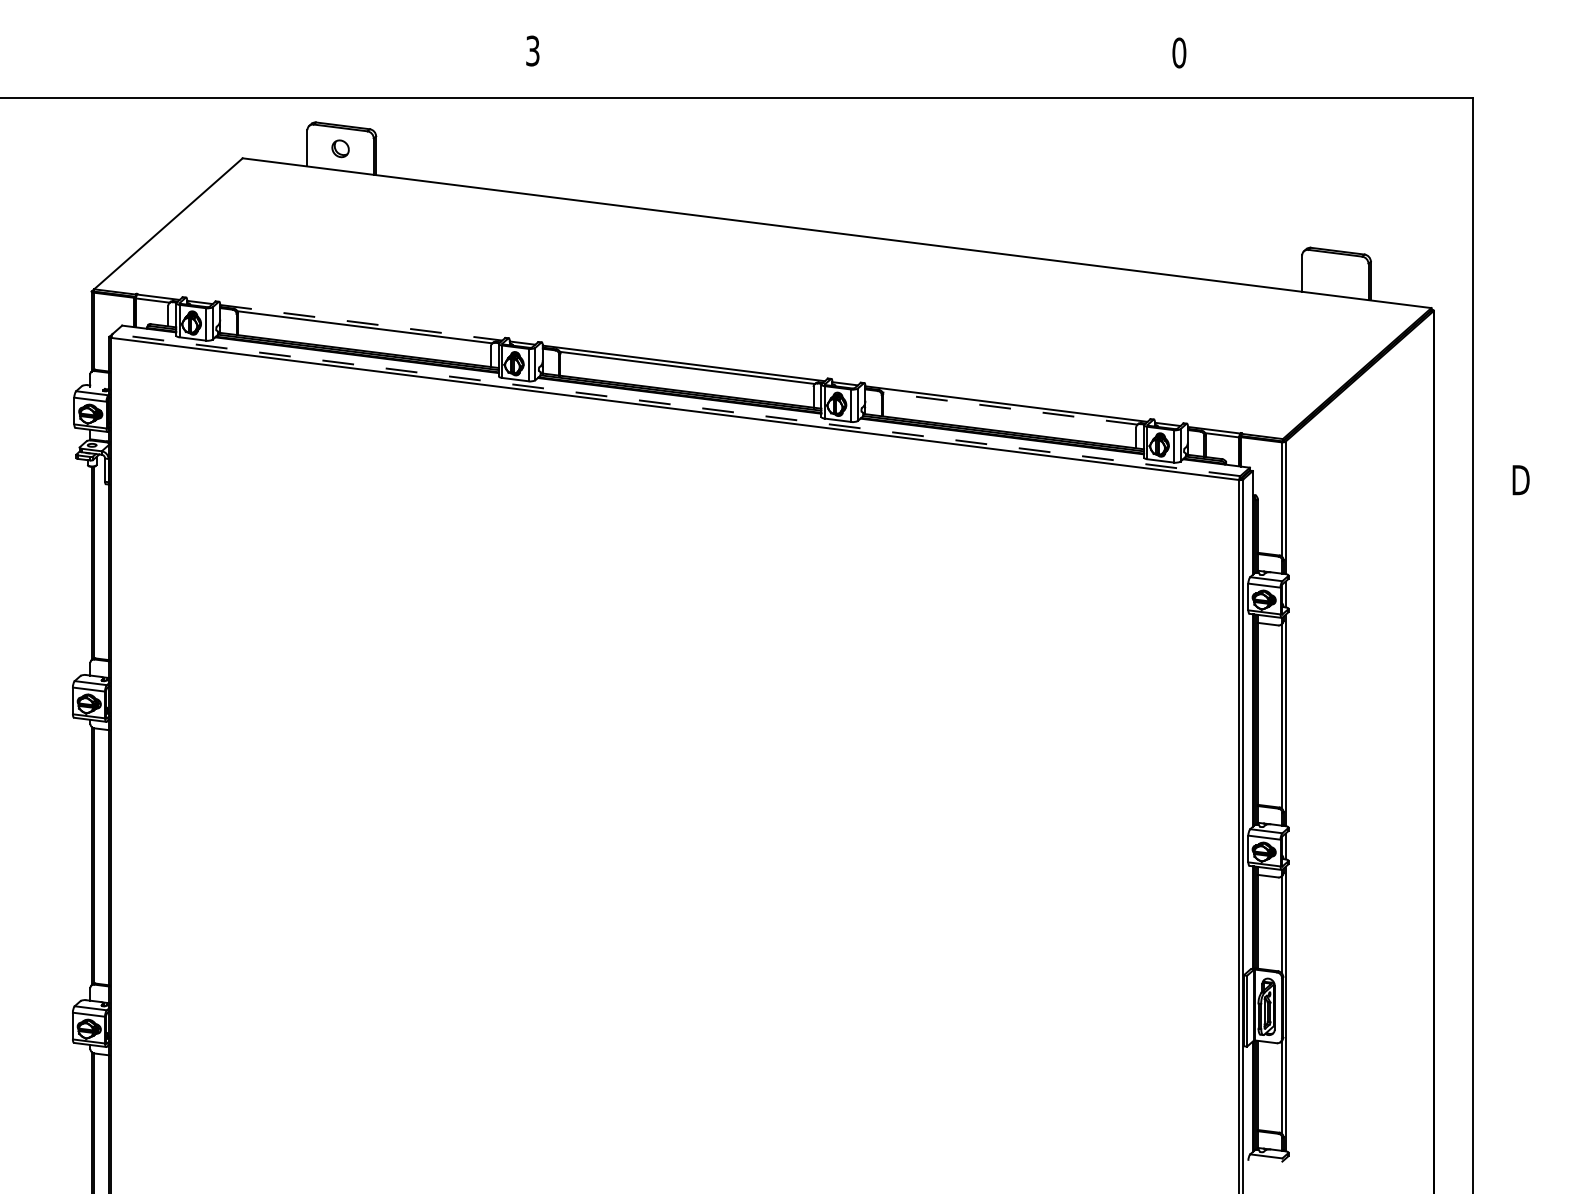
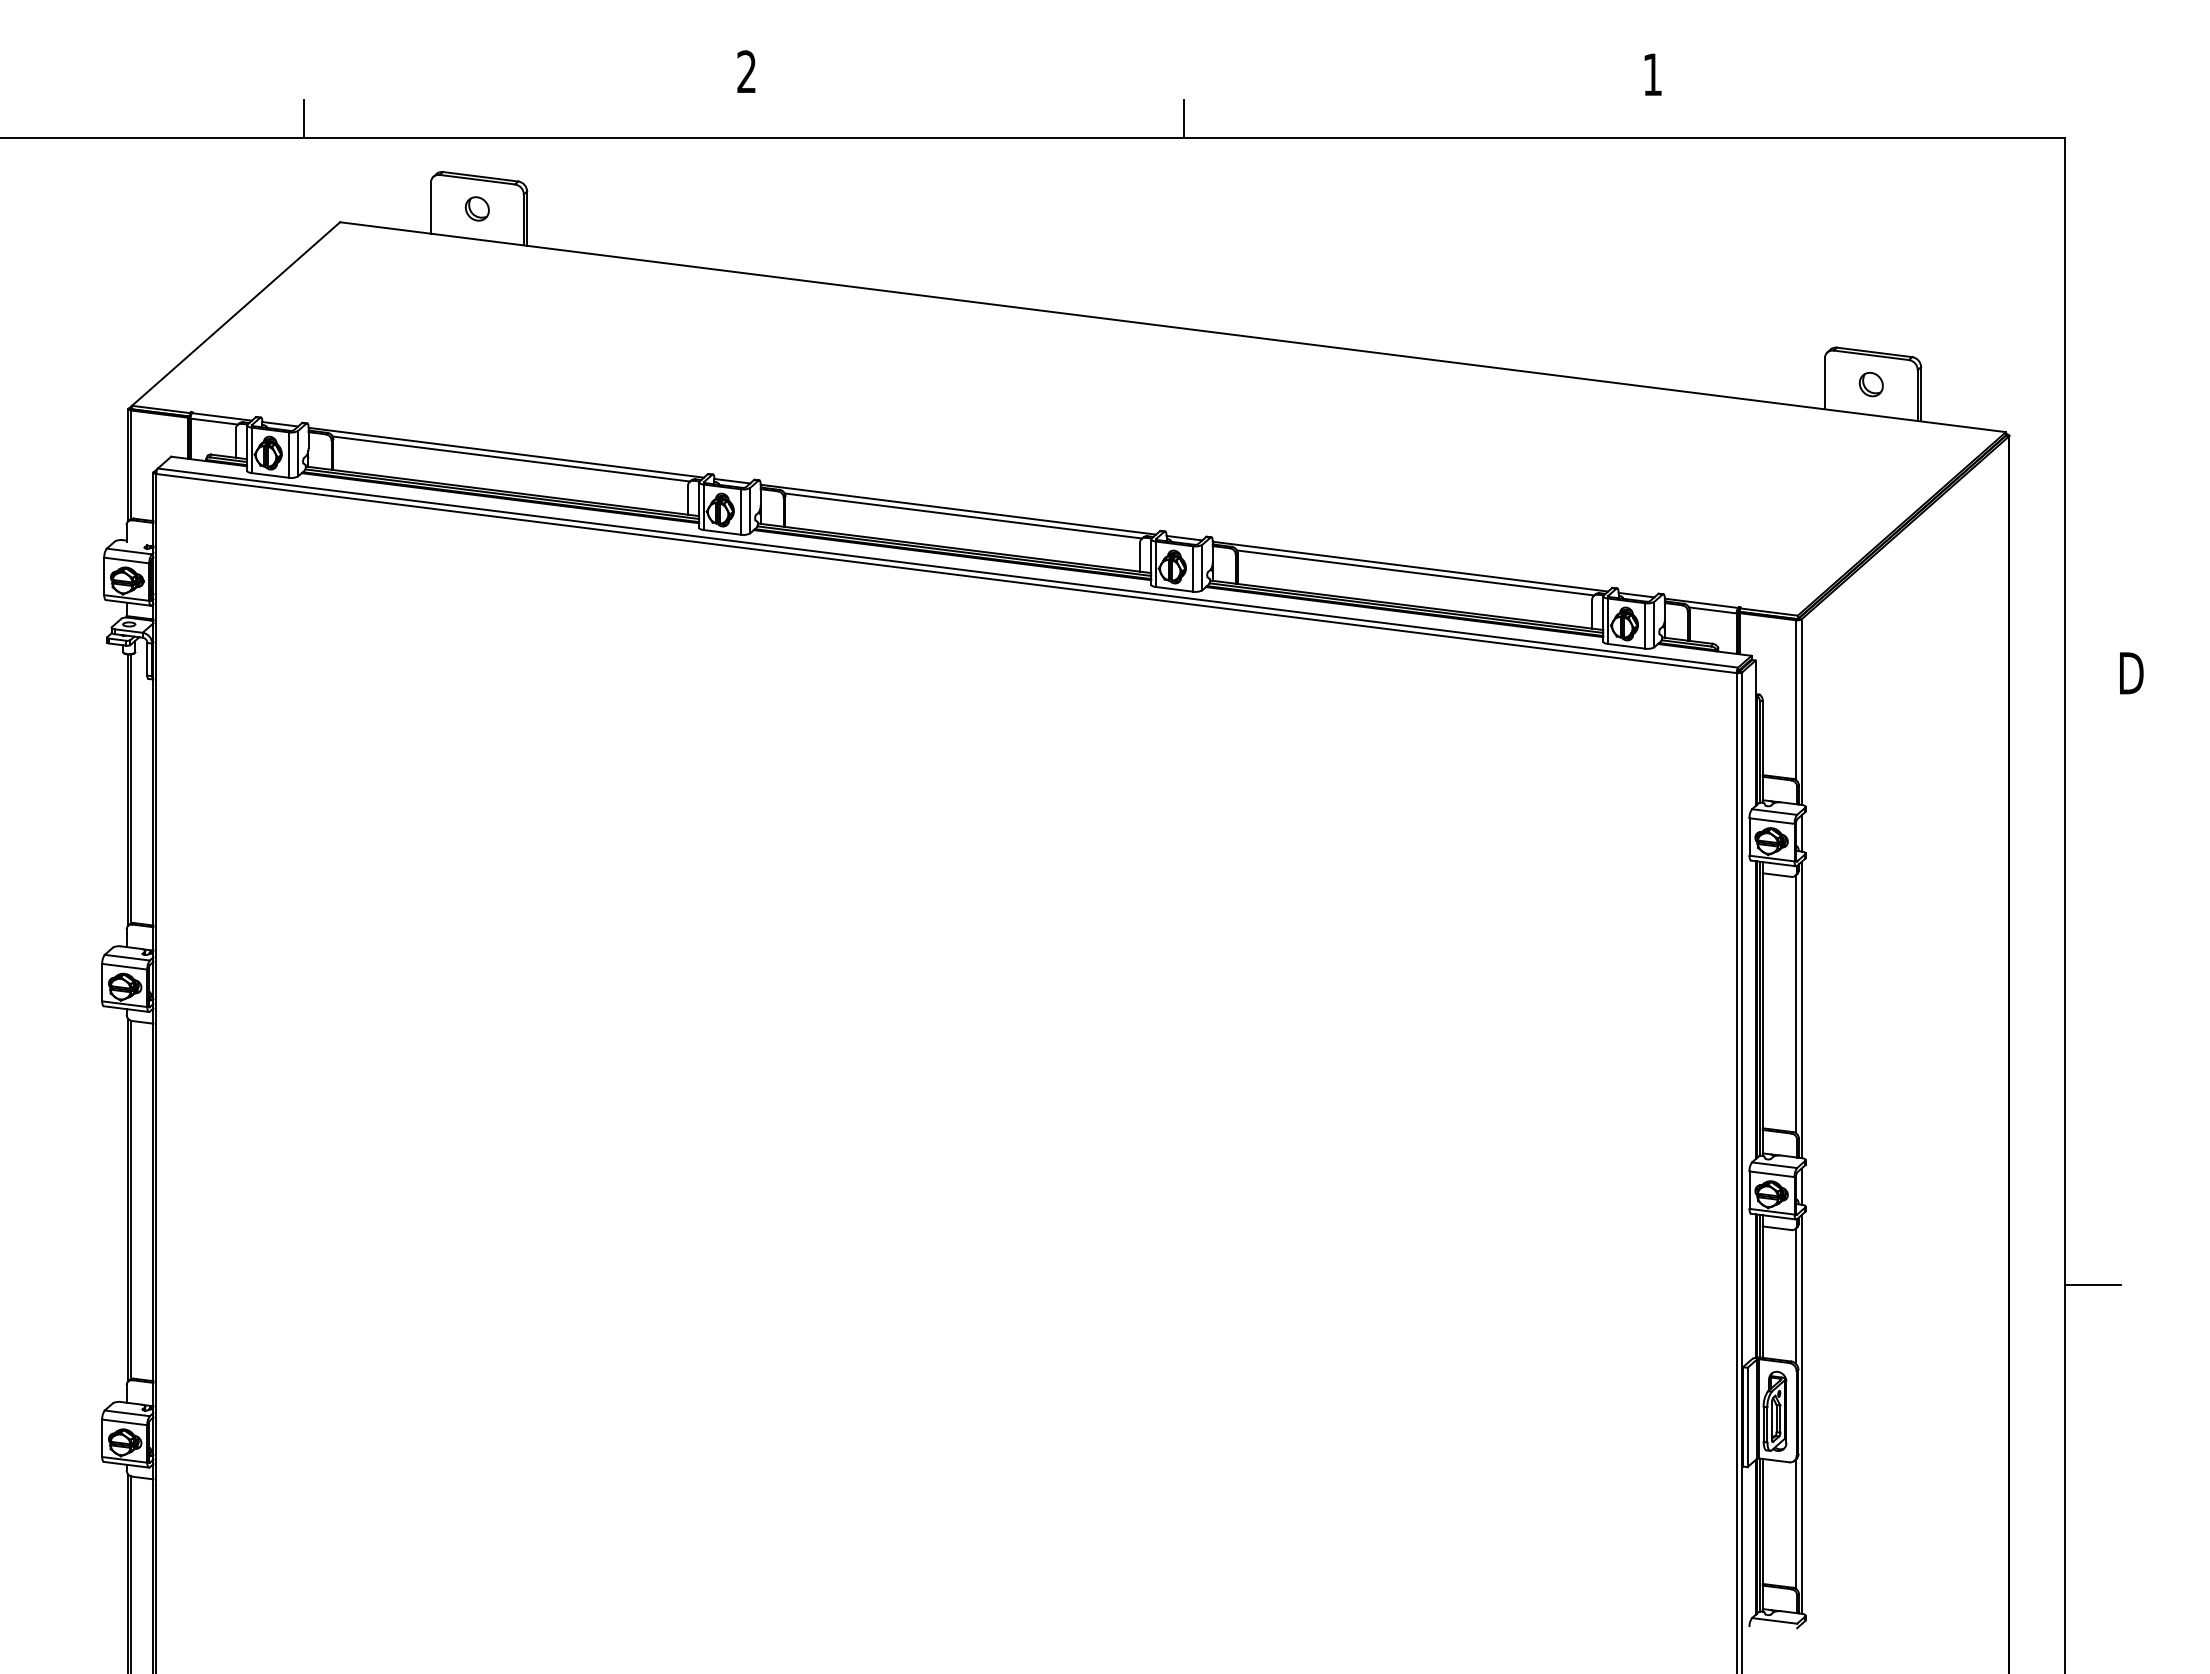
text: (532, 50) -> (746, 71), 3 -> 2
text: (1179, 52) -> (1652, 74), 0 -> 1
line: (217, 84) -> (304, 118), added
line: (845, 84) -> (1184, 118), added
part: (1334, 274) -> (1870, 384), added
line: (361, 322) -> (506, 452), dashed -> solid
line: (676, 405) -> (947, 568), dashed -> solid
line: (1010, 408) -> (1415, 572), dashed -> solid
line: (1493, 917) -> (2092, 1285), added

